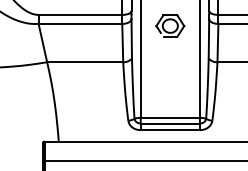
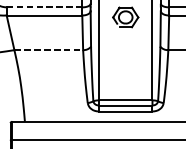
line: (80, 14) -> (44, 6), solid -> dashed
line: (85, 62) -> (49, 50), solid -> dashed

